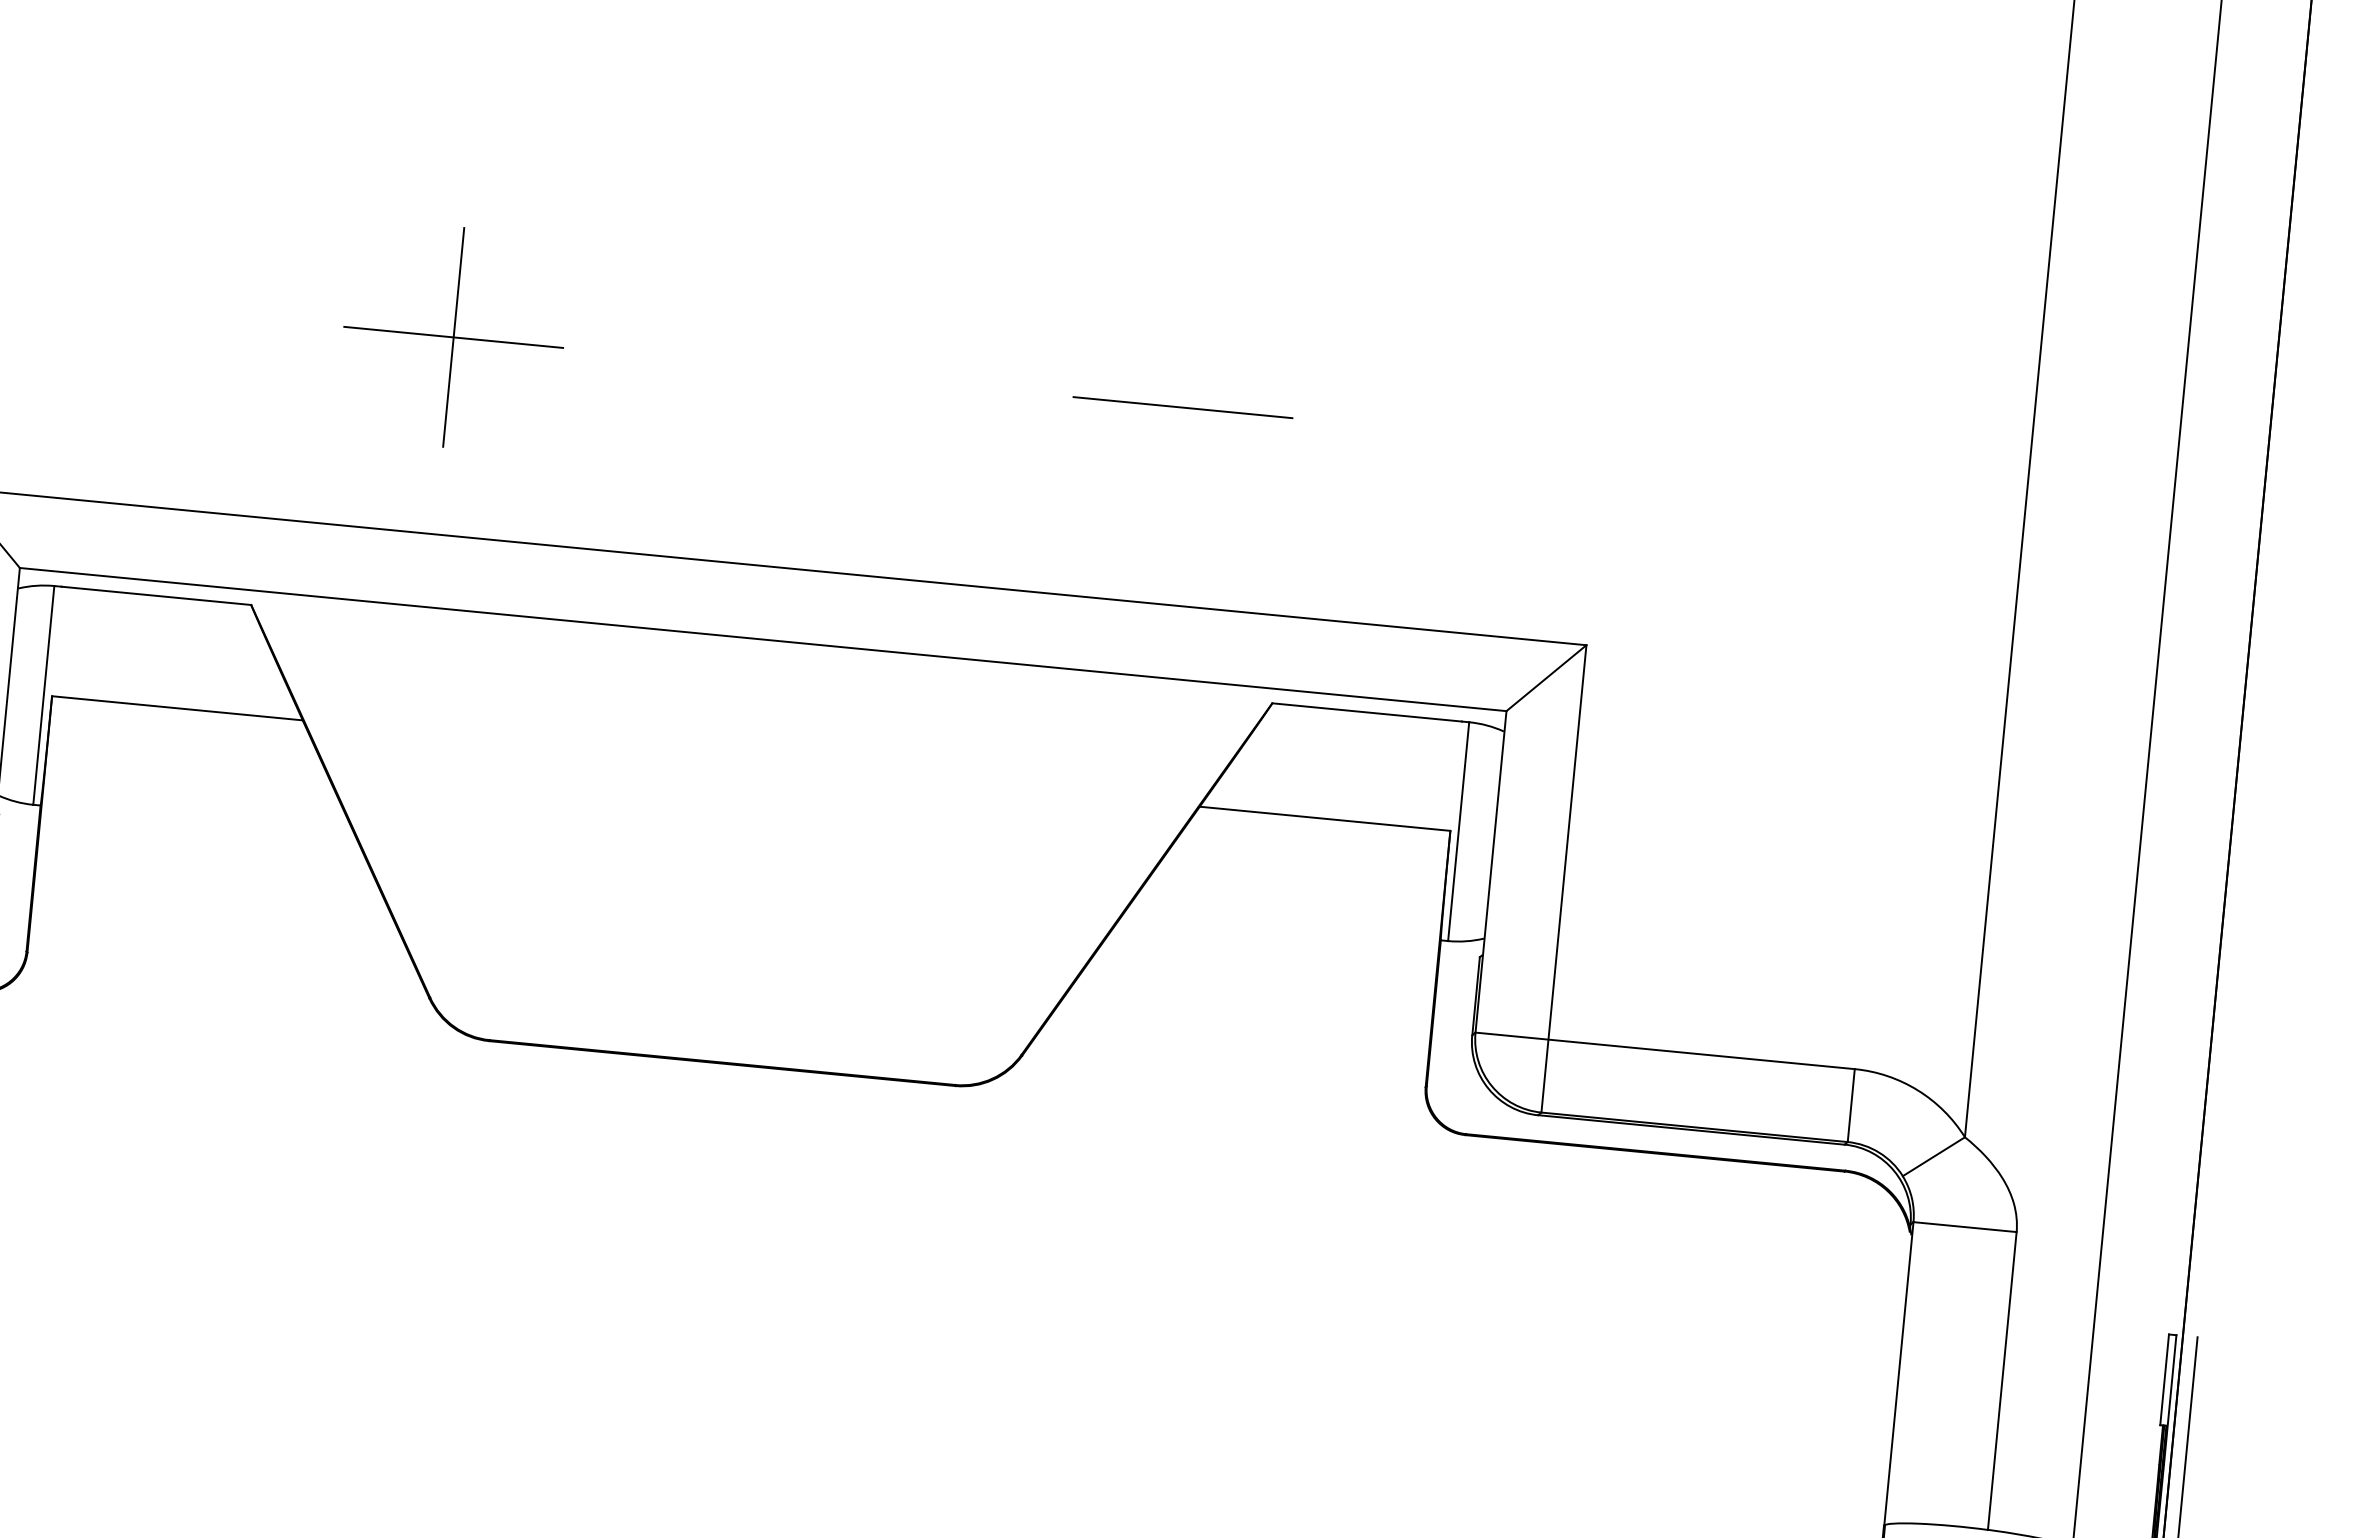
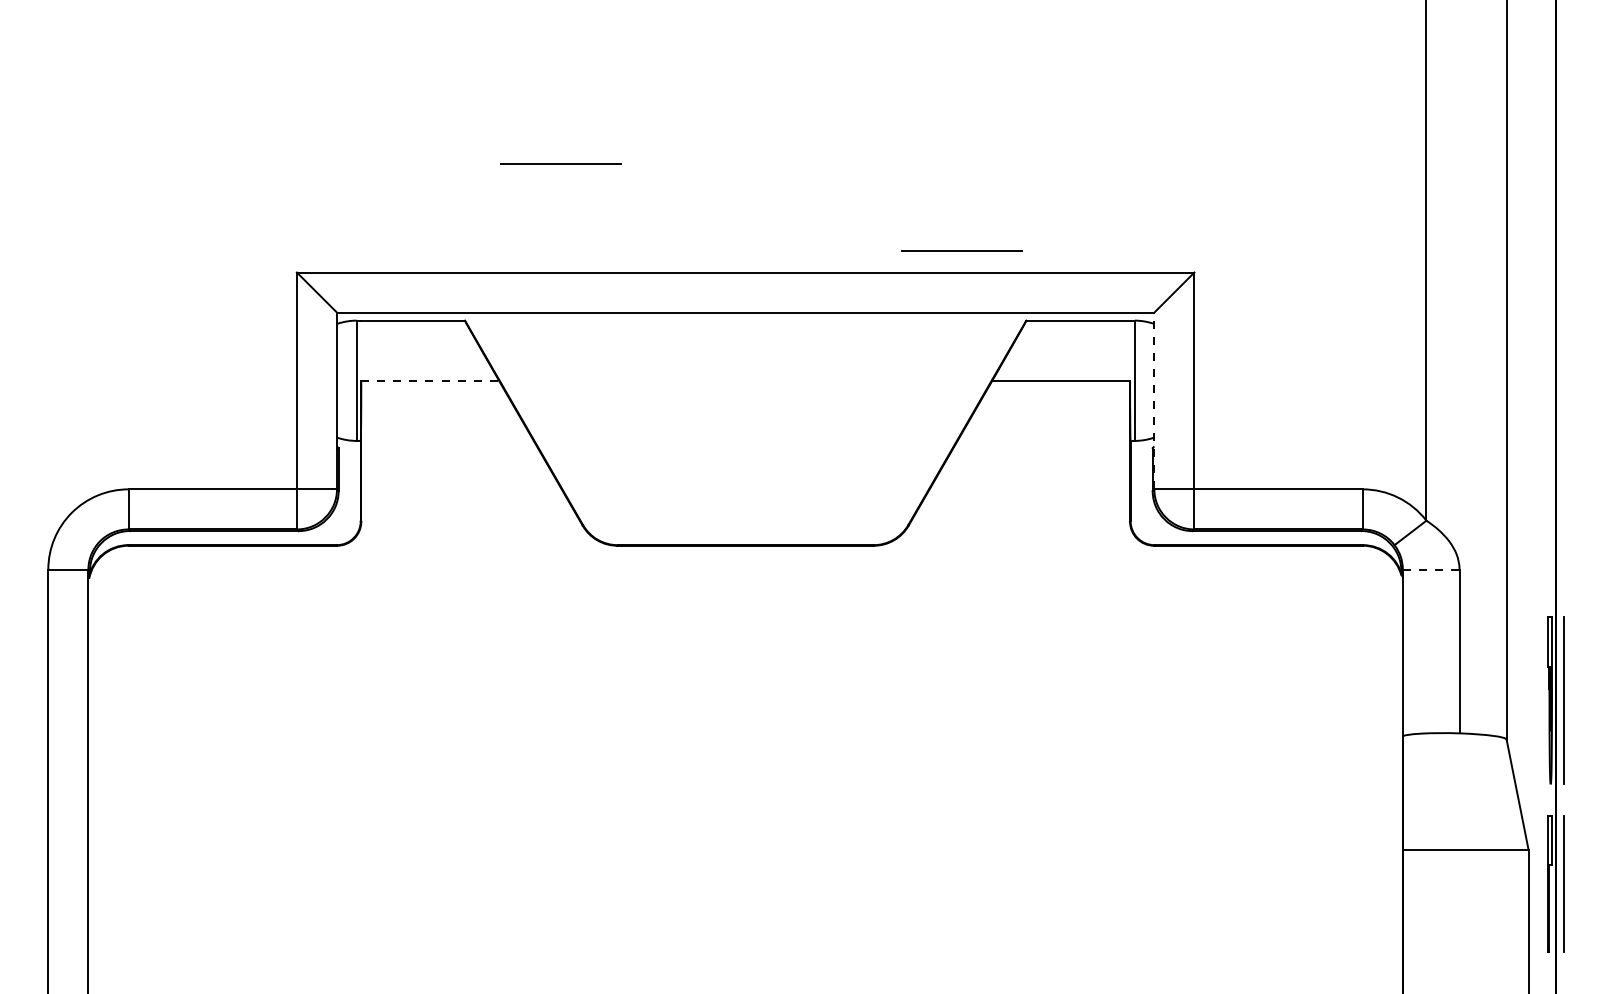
line: (454, 337) -> (561, 164), removed
line: (1181, 406) -> (961, 250), moved
line: (178, 707) -> (430, 380), solid -> dashed
line: (1491, 871) -> (1154, 400), solid -> dashed
line: (1965, 1226) -> (1431, 569), solid -> dashed

